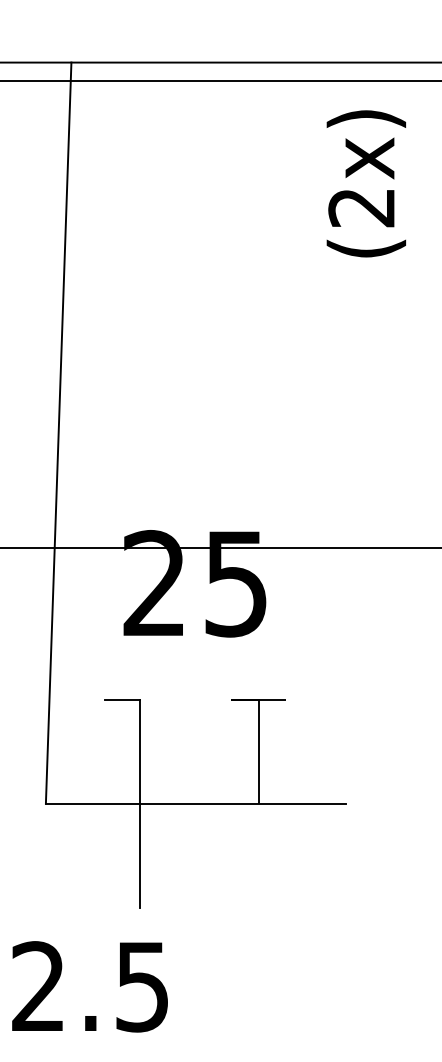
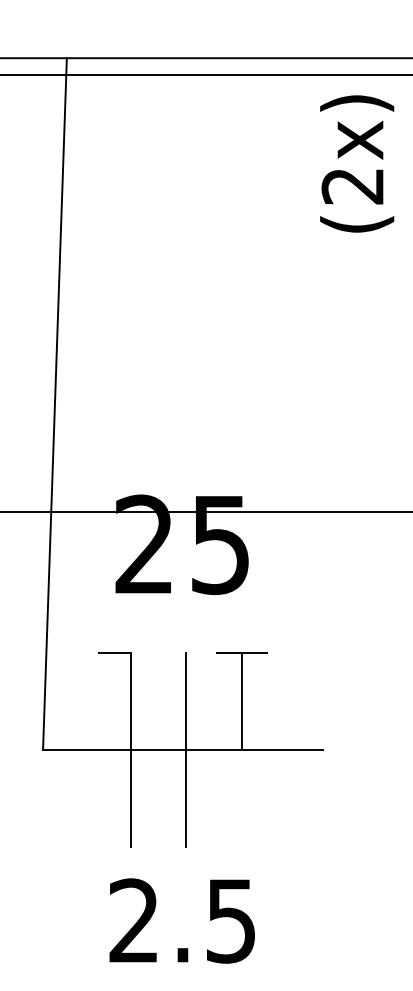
text: (365, 183) -> (356, 163), moved
line: (199, 803) -> (186, 749), added
text: (89, 986) -> (181, 920), moved

